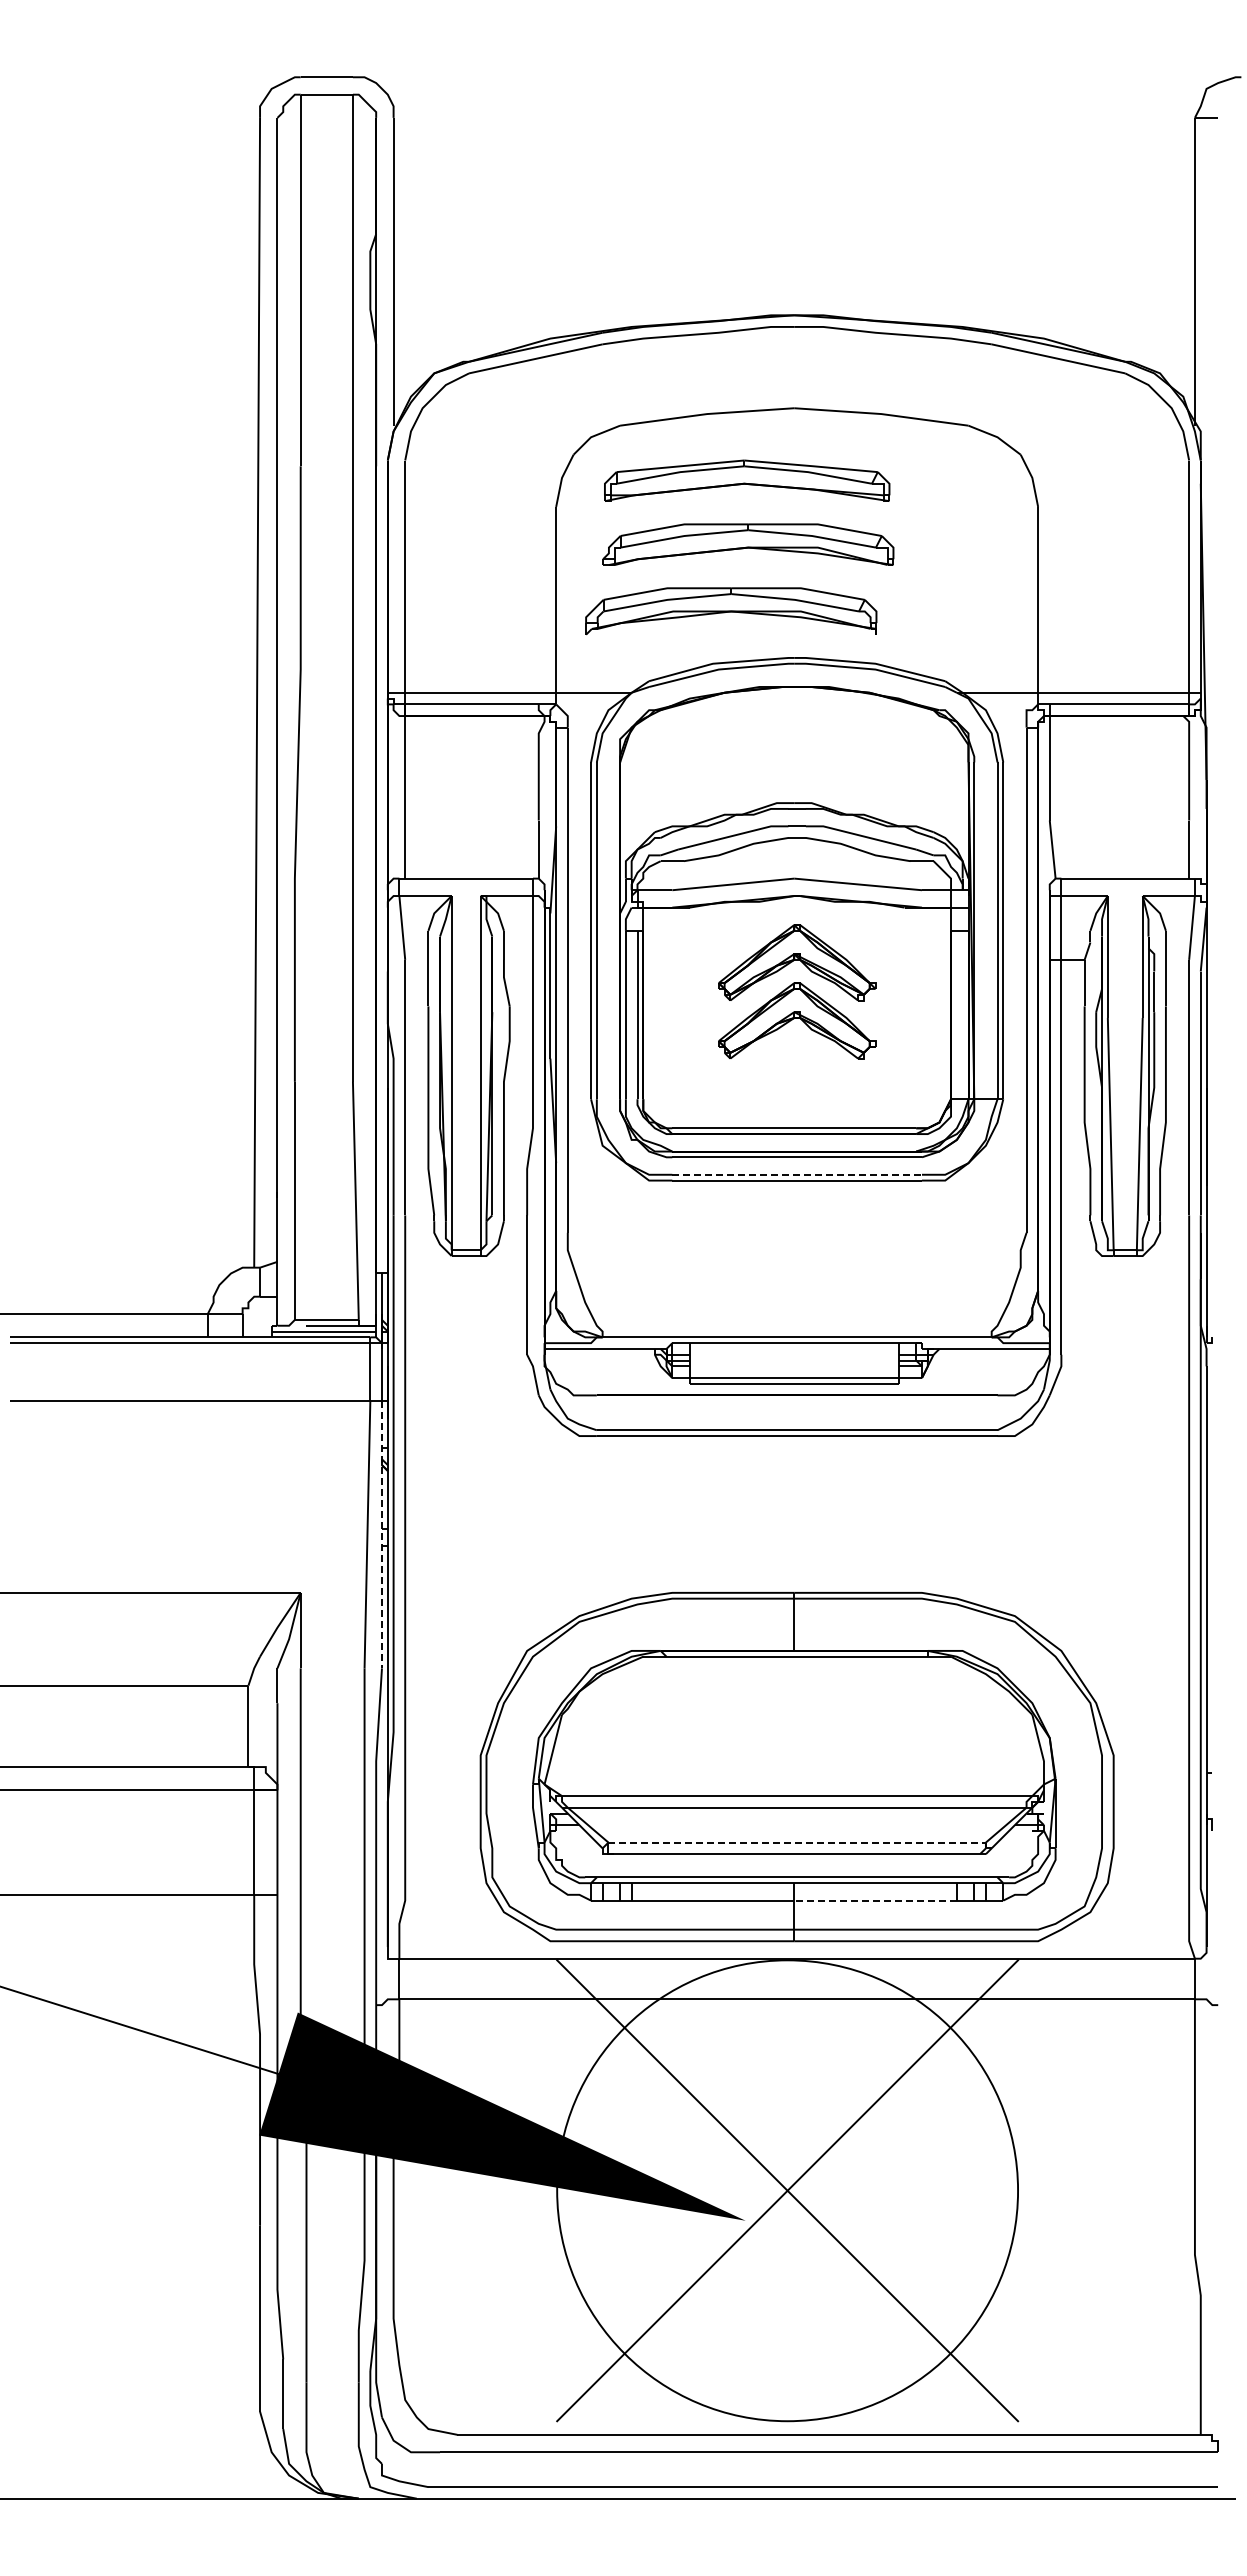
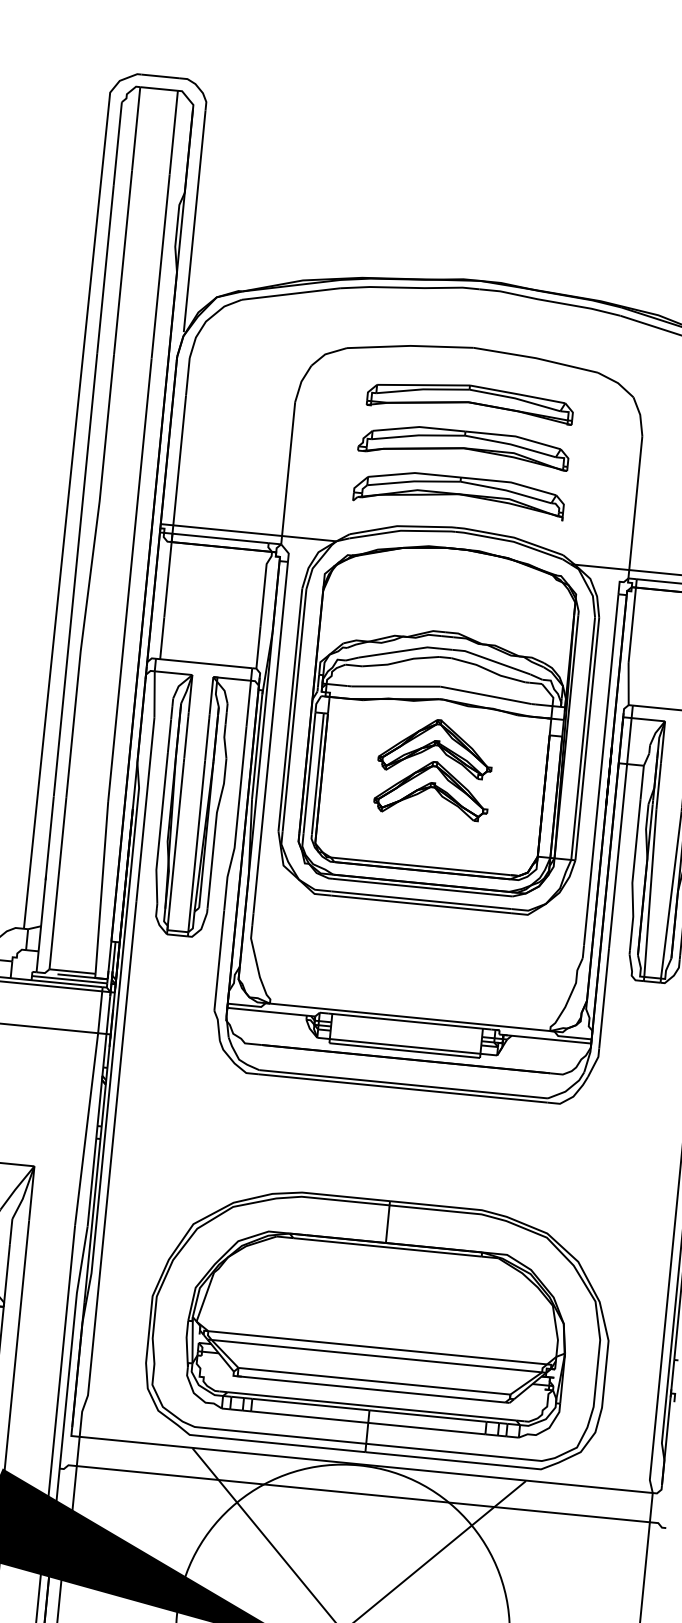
part: (747, 480) -> (470, 400), moved
part: (748, 544) -> (464, 446), moved
part: (731, 611) -> (459, 494), moved
line: (797, 1174) -> (421, 900), dashed -> solid
line: (381, 1534) -> (96, 1129), dashed -> solid
line: (797, 1842) -> (374, 1381), dashed -> solid
line: (875, 1900) -> (426, 1428), dashed -> solid

